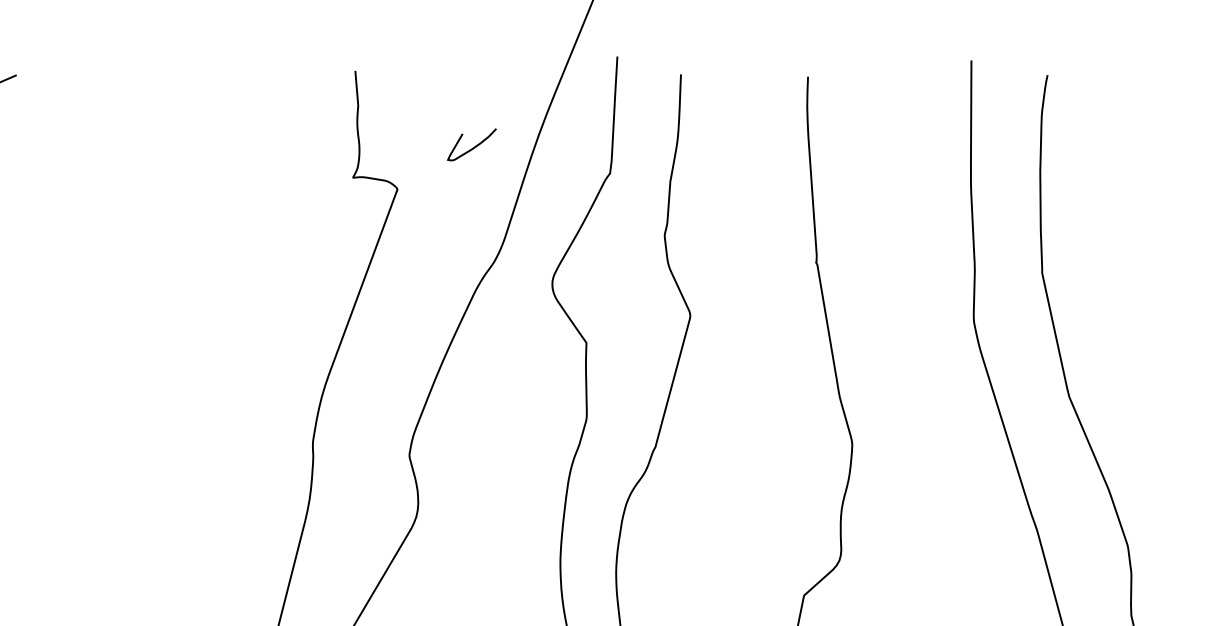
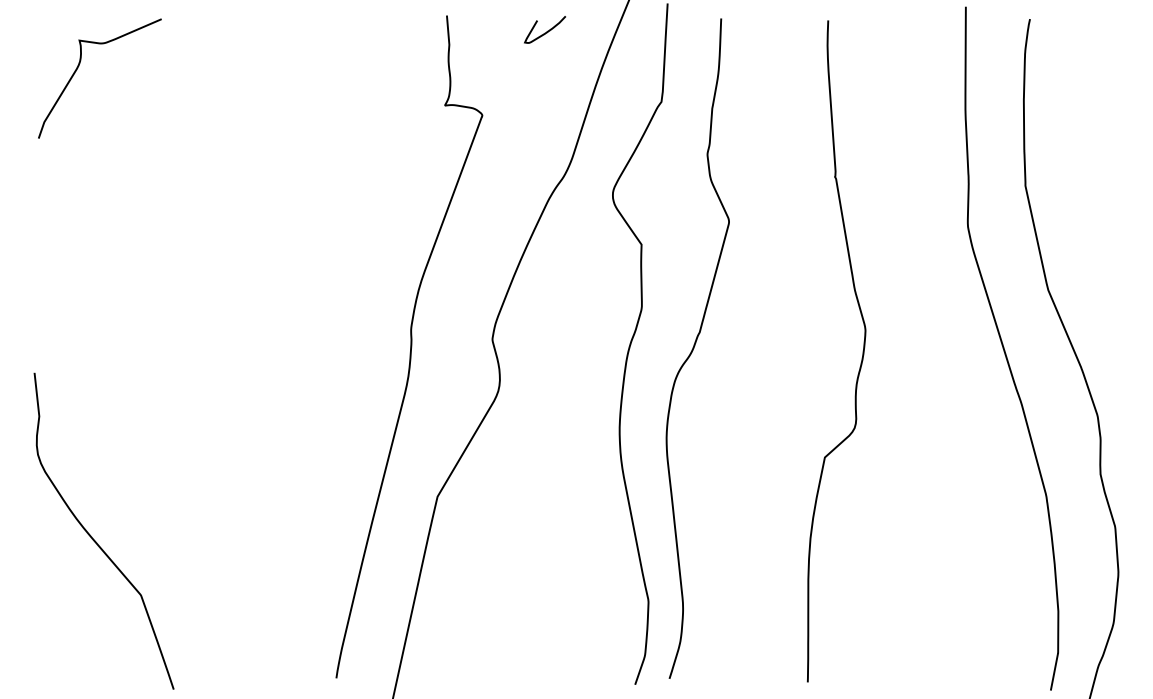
curve: (473, 146) -> (546, 31), moved

